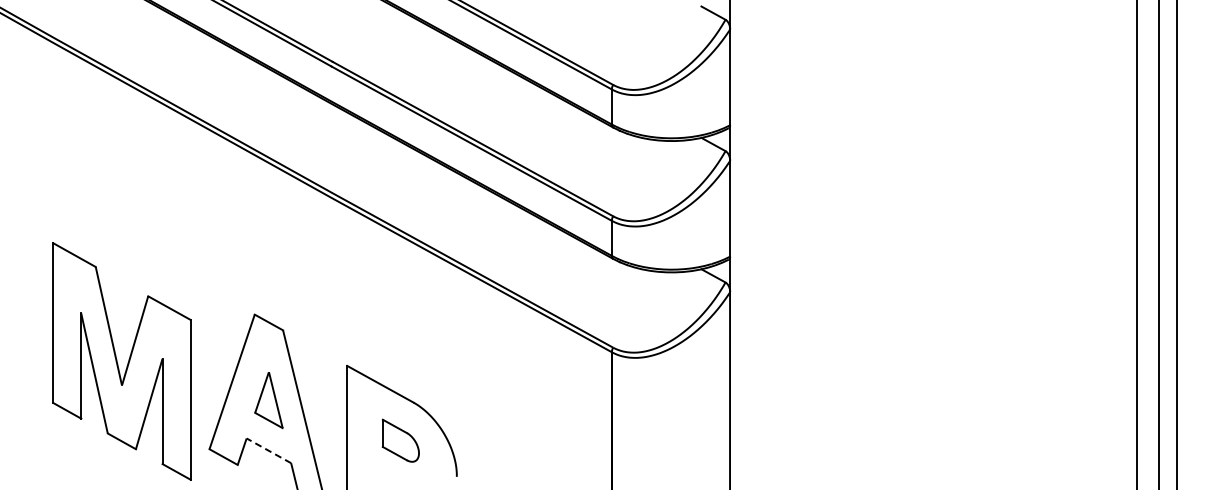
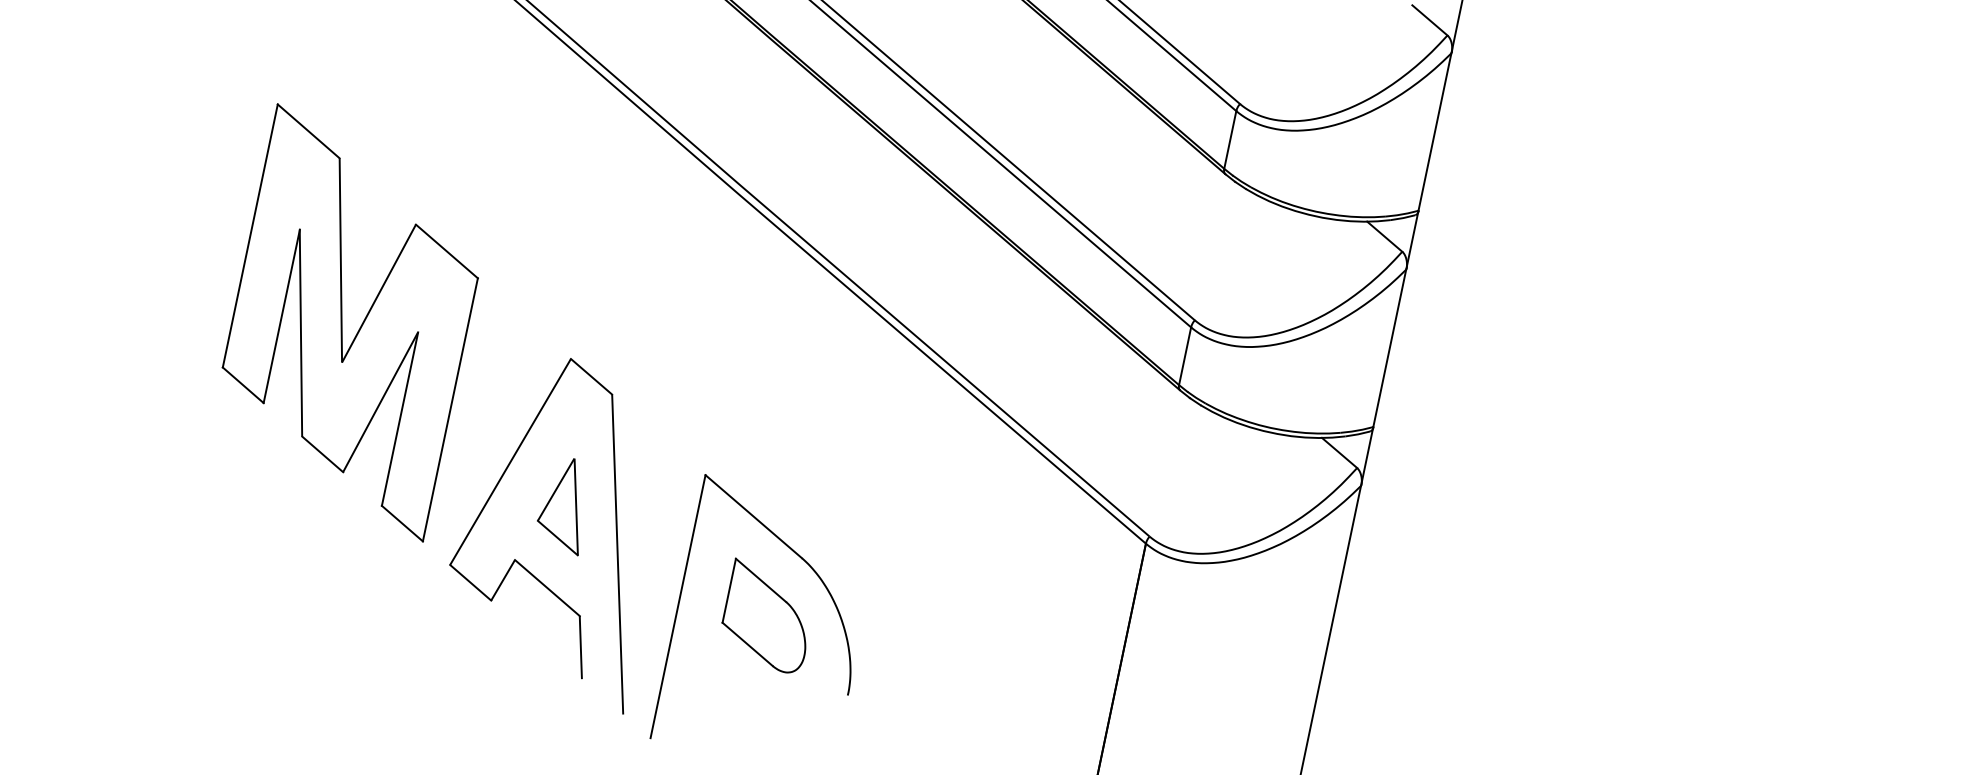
part: (121, 361) -> (349, 322), moved
part: (400, 440) -> (767, 616), size x1.43
line: (268, 450) -> (546, 587), dashed -> solid

